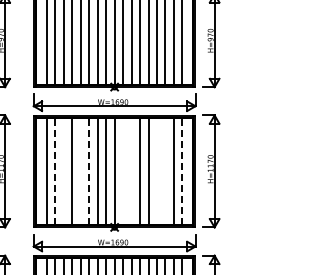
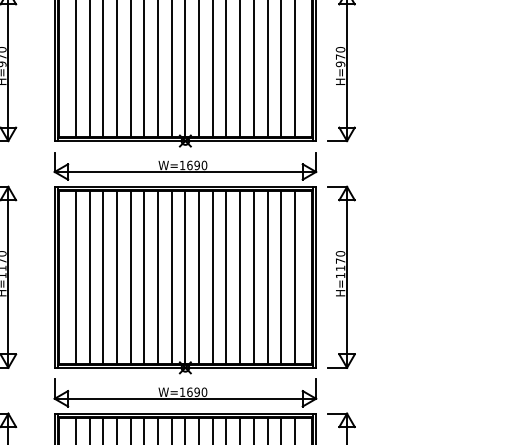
line: (55, 170) -> (89, 275), dashed -> solid
line: (89, 170) -> (144, 275), dashed -> solid
line: (182, 170) -> (295, 275), dashed -> solid
line: (63, 171) -> (102, 277), added
line: (80, 171) -> (130, 277), added
line: (123, 171) -> (199, 277), added
line: (131, 171) -> (212, 277), added
line: (156, 171) -> (253, 277), added
line: (165, 171) -> (267, 277), added

